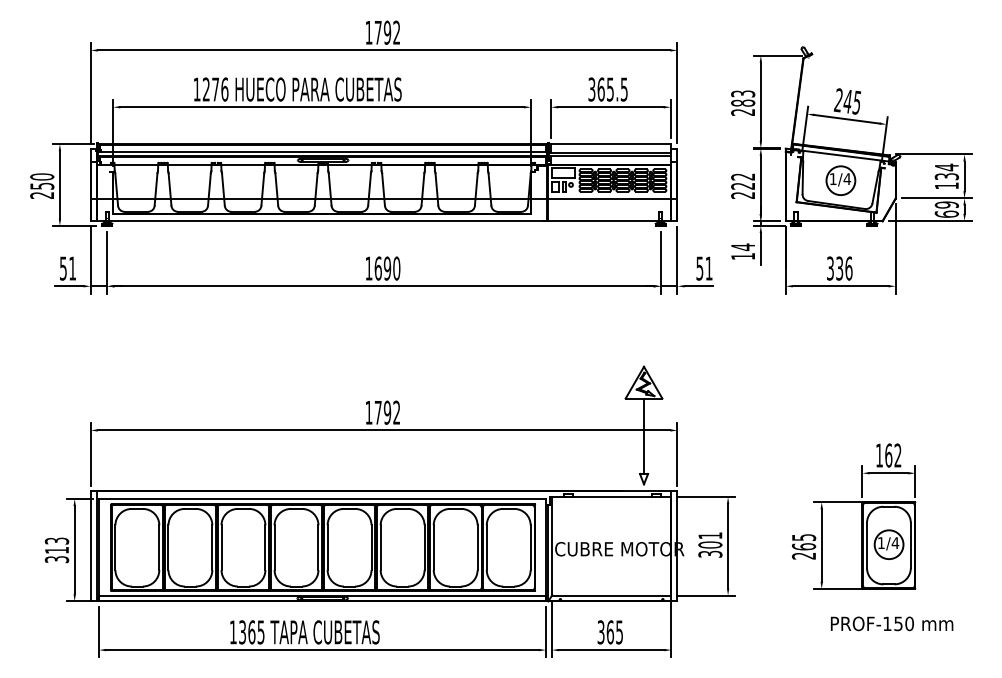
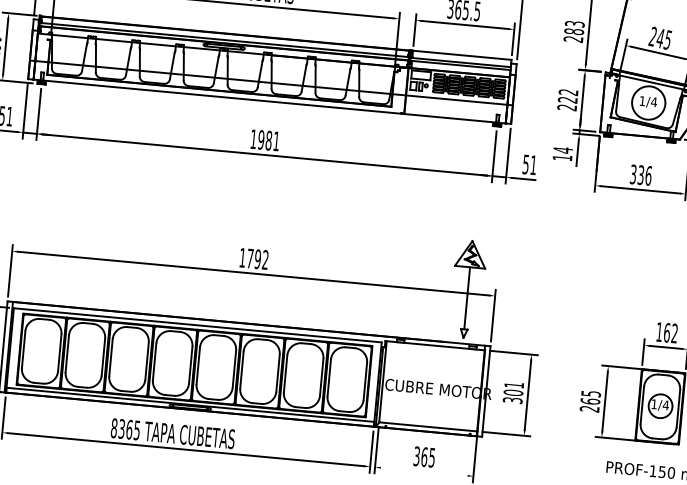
circle: (840, 180) -> (648, 102), size x1.4
text: (387, 268) -> (268, 140), 1690 -> 1981
text: (232, 632) -> (113, 428), 1365 -> 8365
line: (611, 650) -> (424, 472), removed

